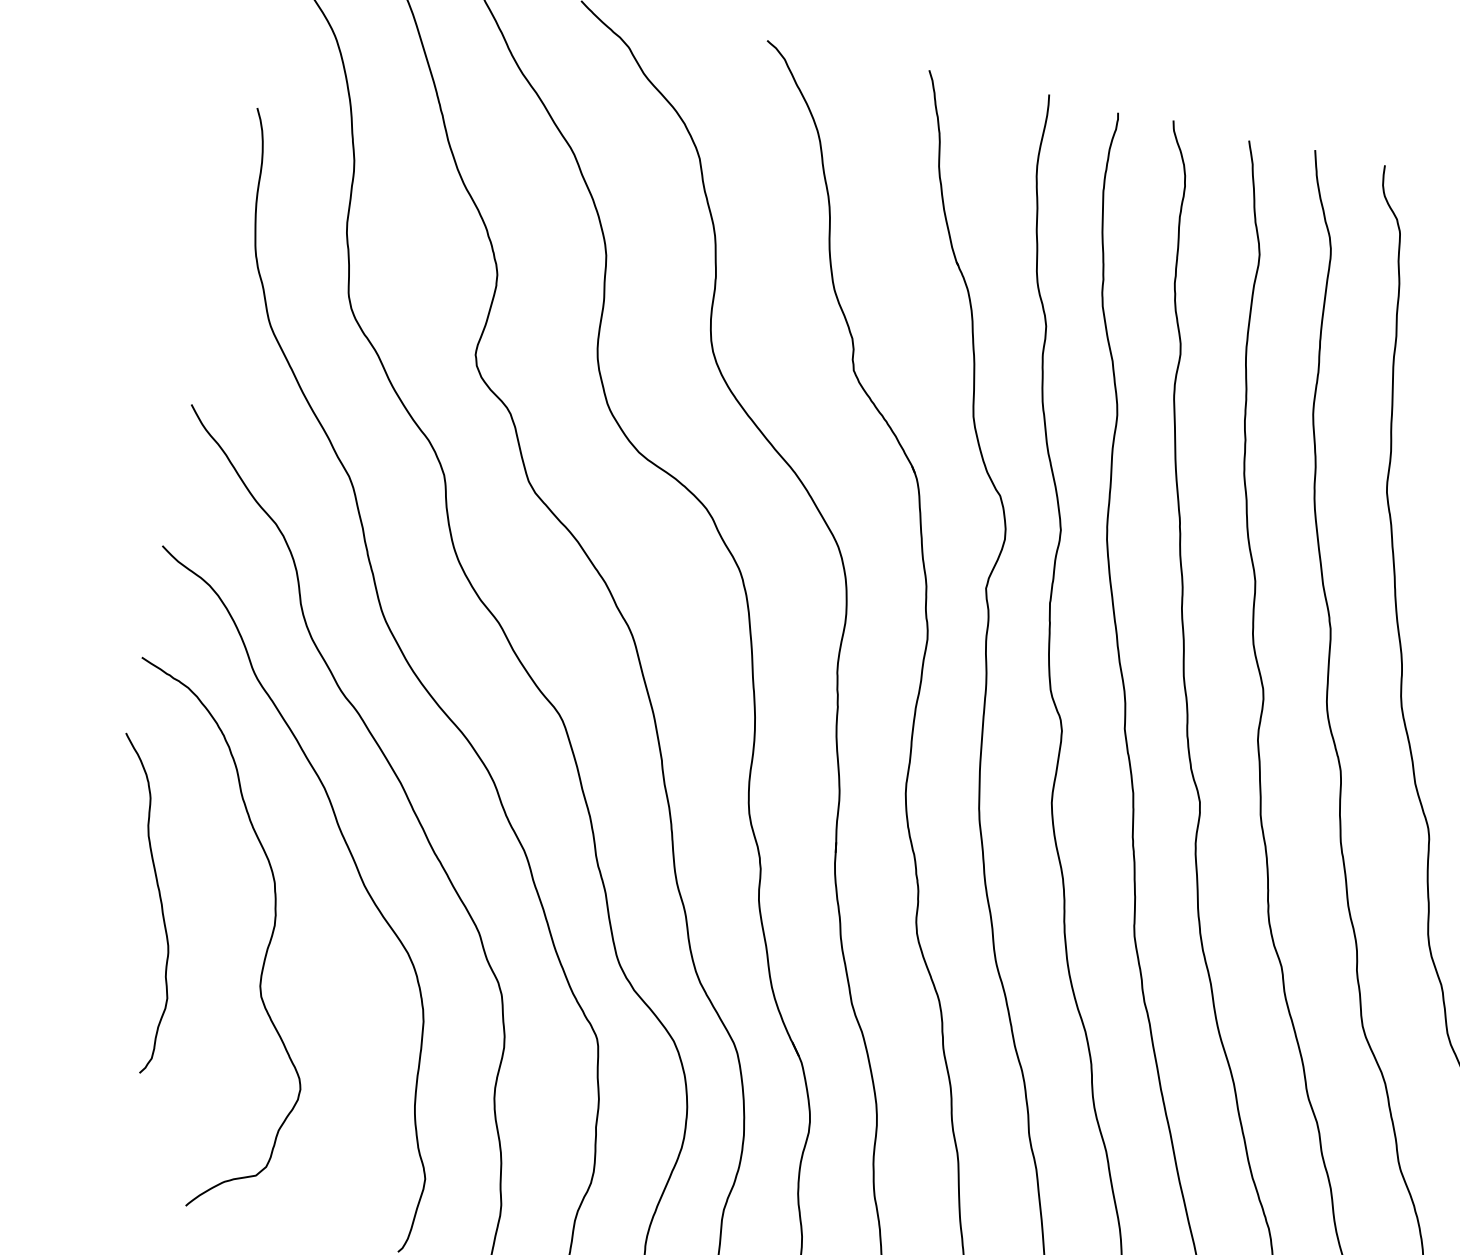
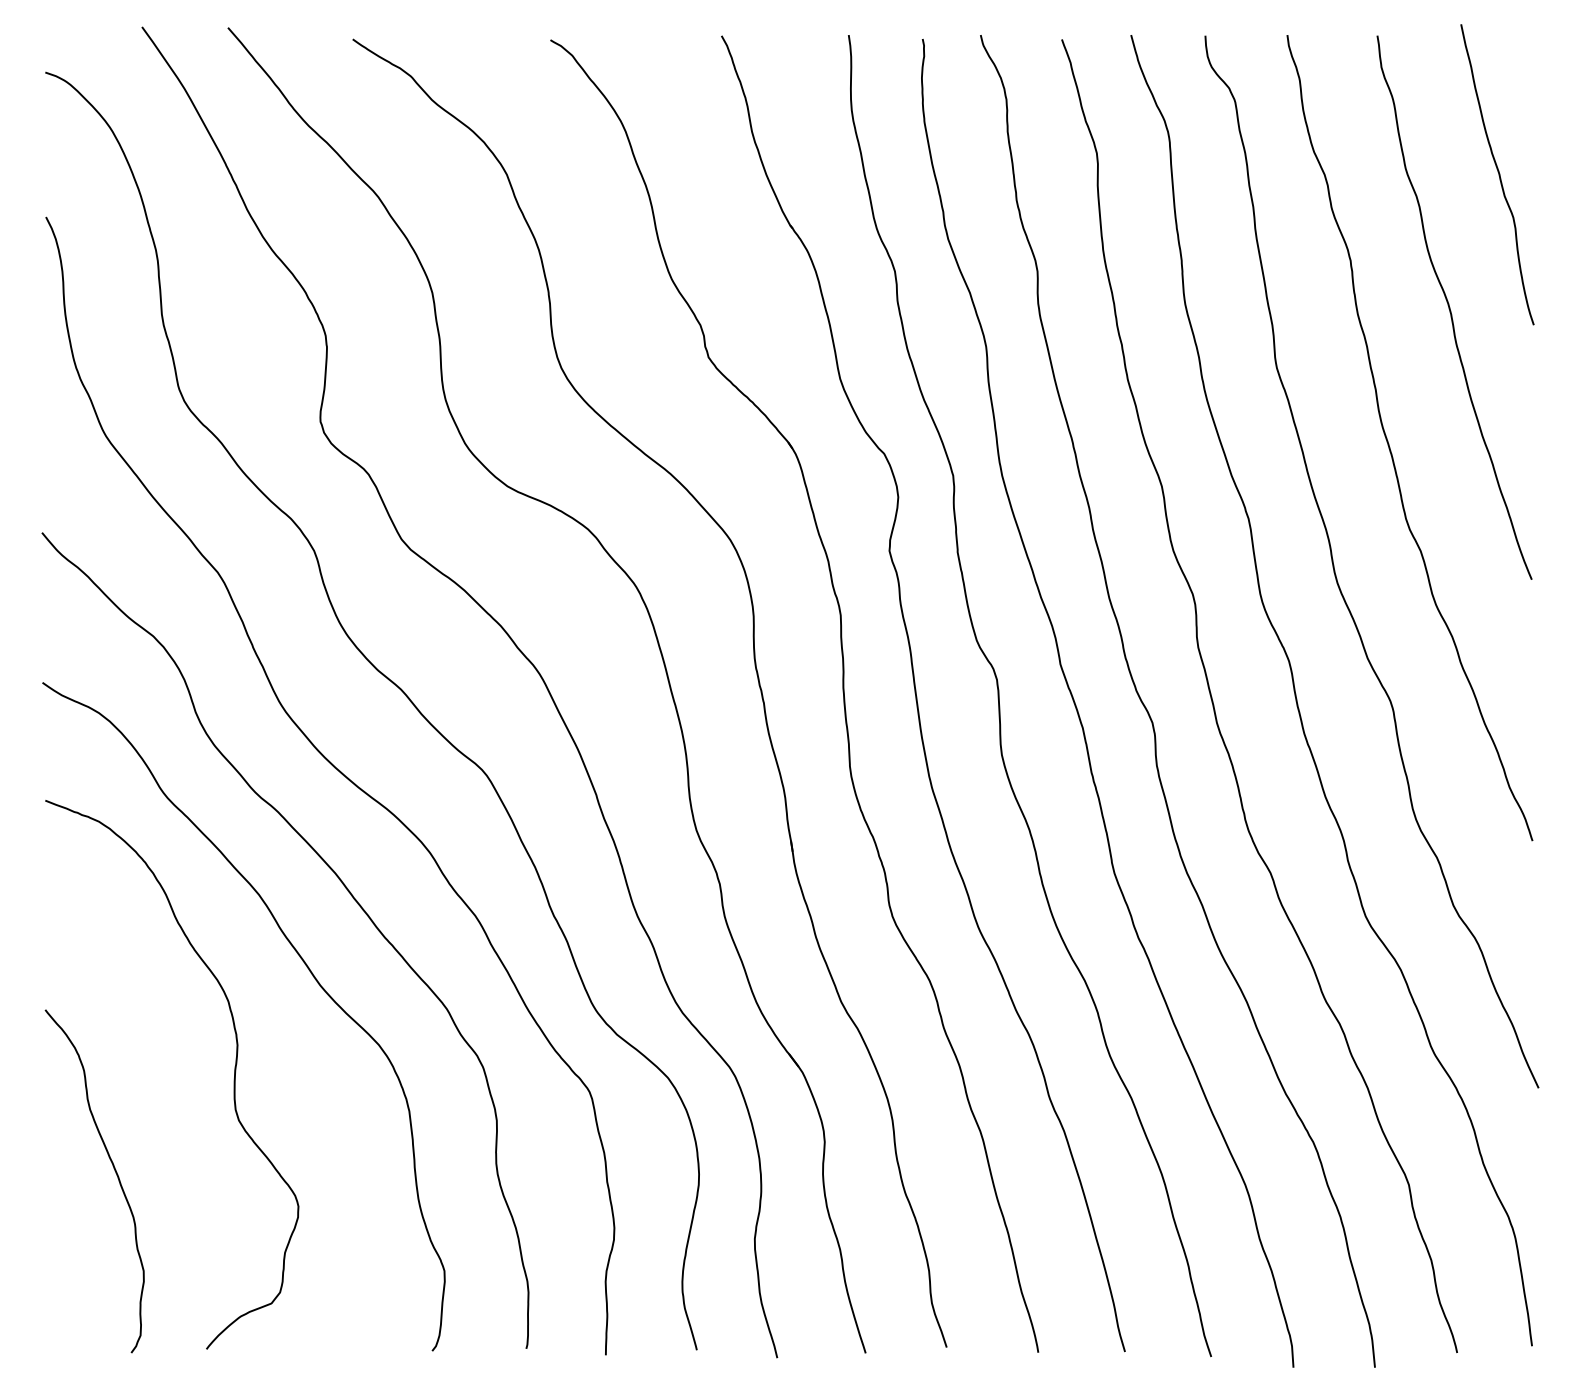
curve: (159, 898) -> (114, 1171), moved

